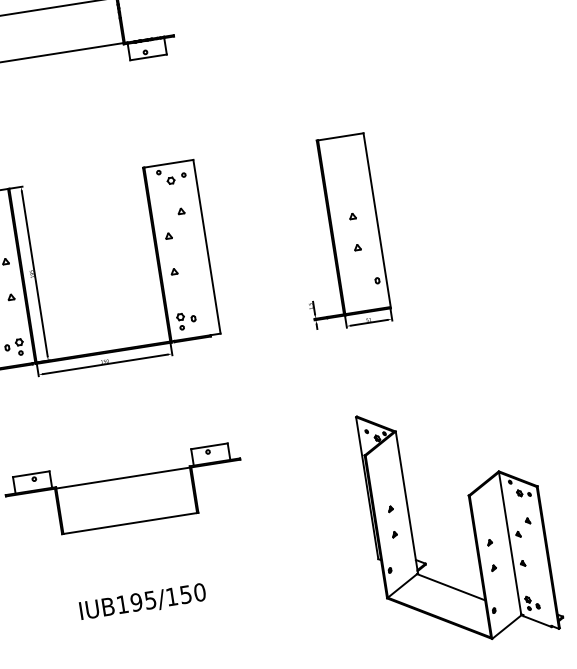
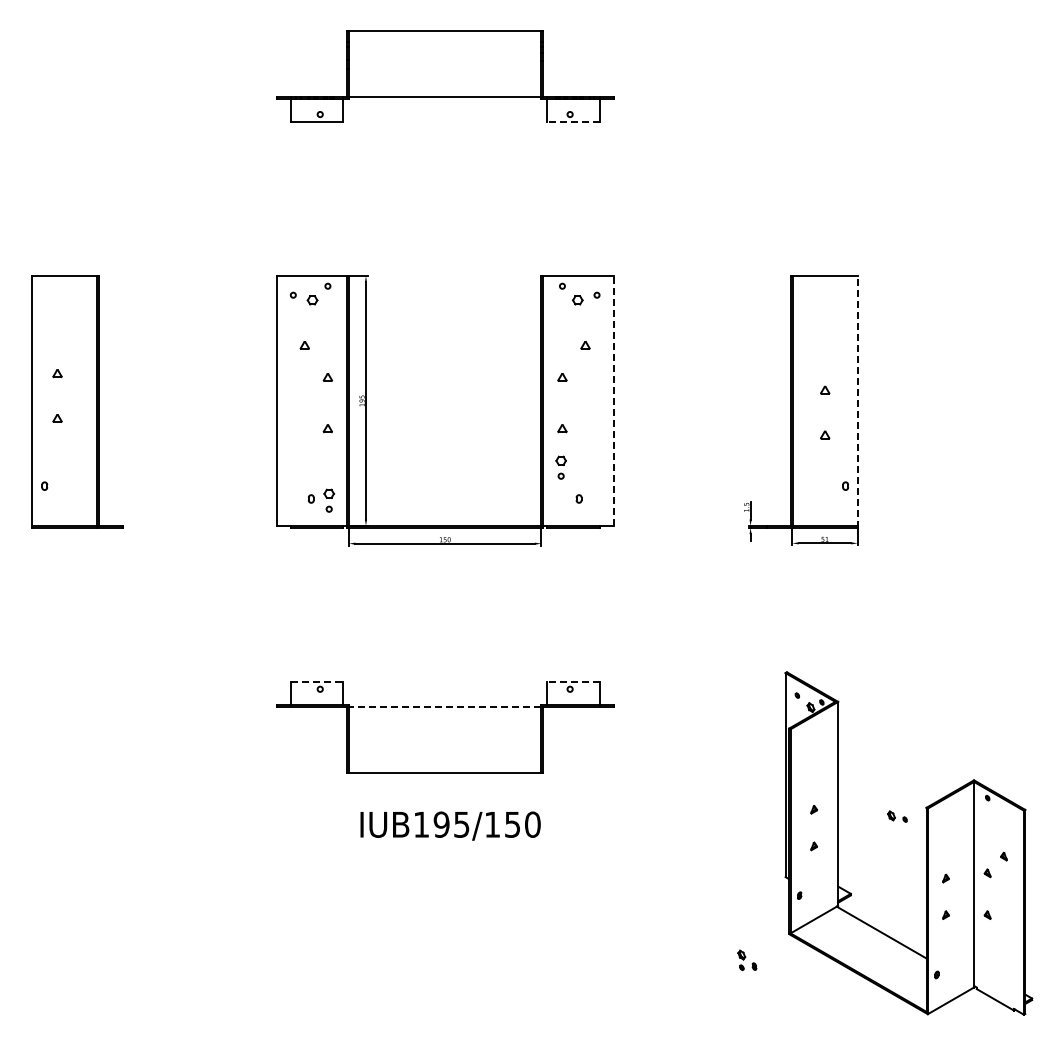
line: (148, 57) -> (572, 122), solid -> dashed
line: (377, 220) -> (858, 401), solid -> dashed
line: (206, 246) -> (613, 400), solid -> dashed
part: (180, 321) -> (560, 467), moved
line: (208, 446) -> (572, 681), solid -> dashed
line: (31, 474) -> (317, 681), solid -> dashed
line: (122, 478) -> (444, 707), solid -> dashed
part: (523, 493) -> (897, 816), moved
text: (142, 601) -> (450, 825), moved
part: (532, 602) -> (747, 959), moved

